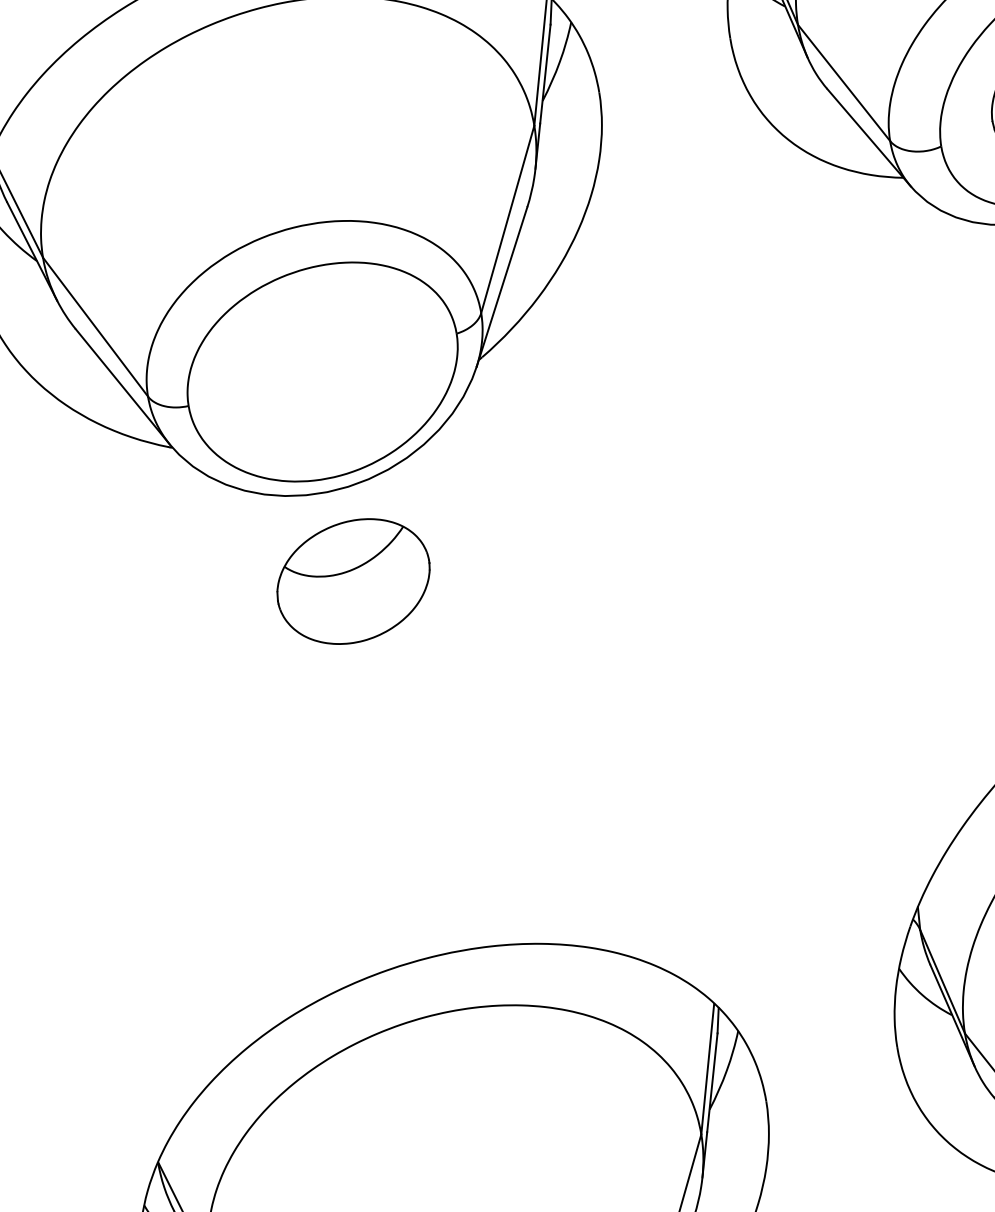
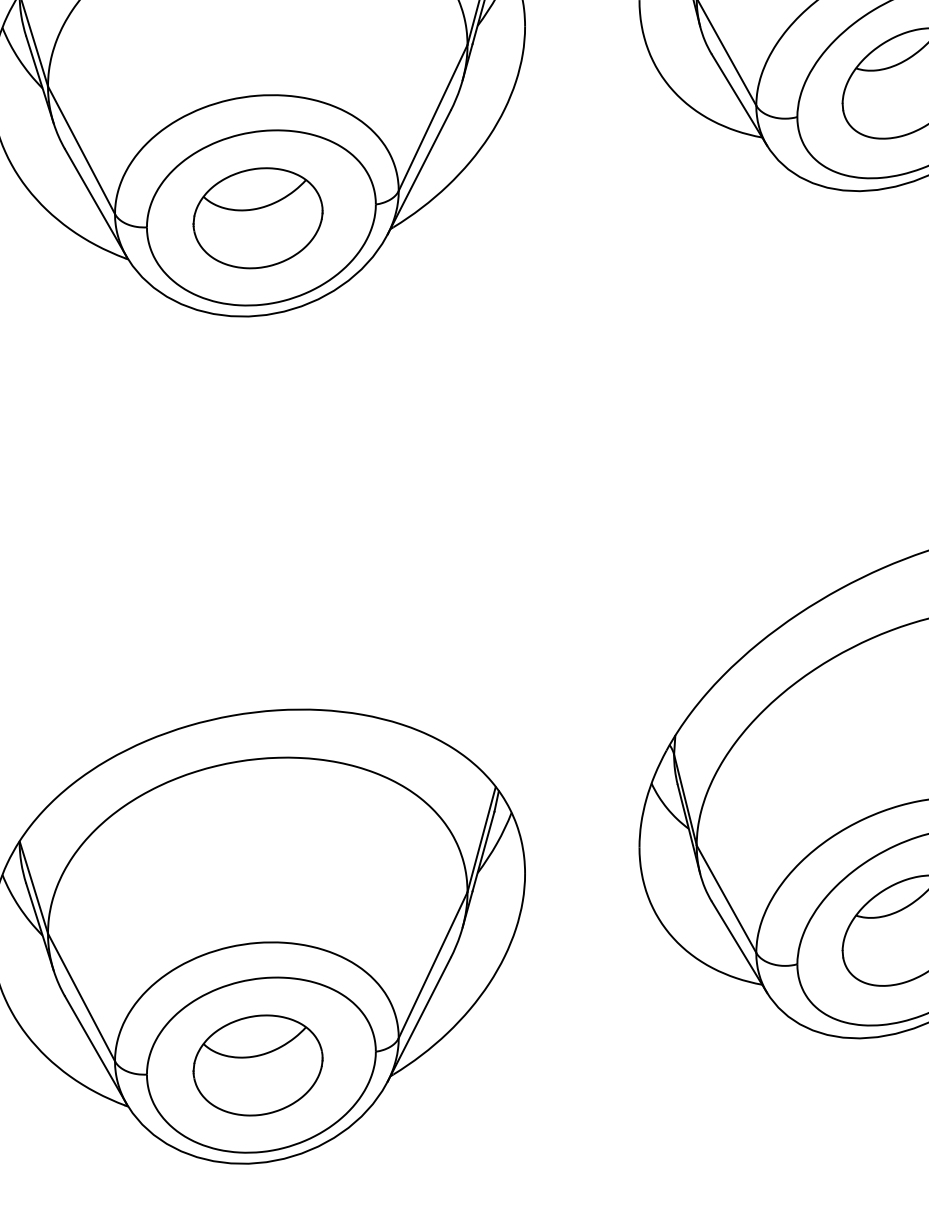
part: (352, 582) -> (257, 218), moved

